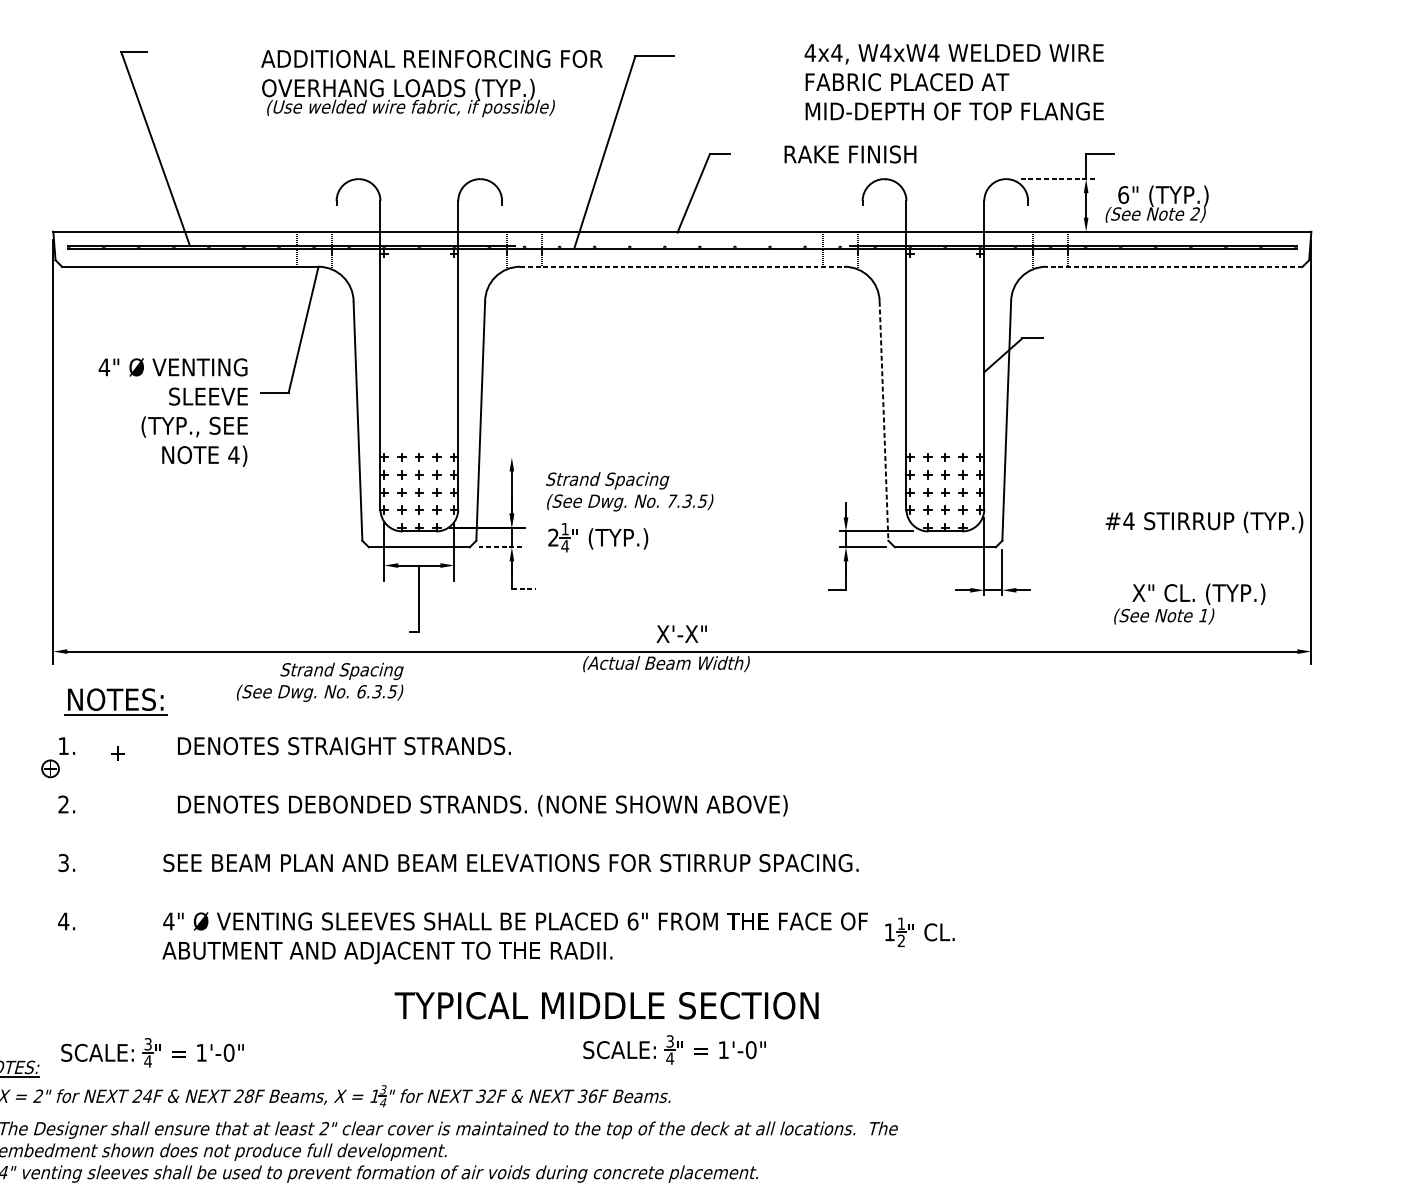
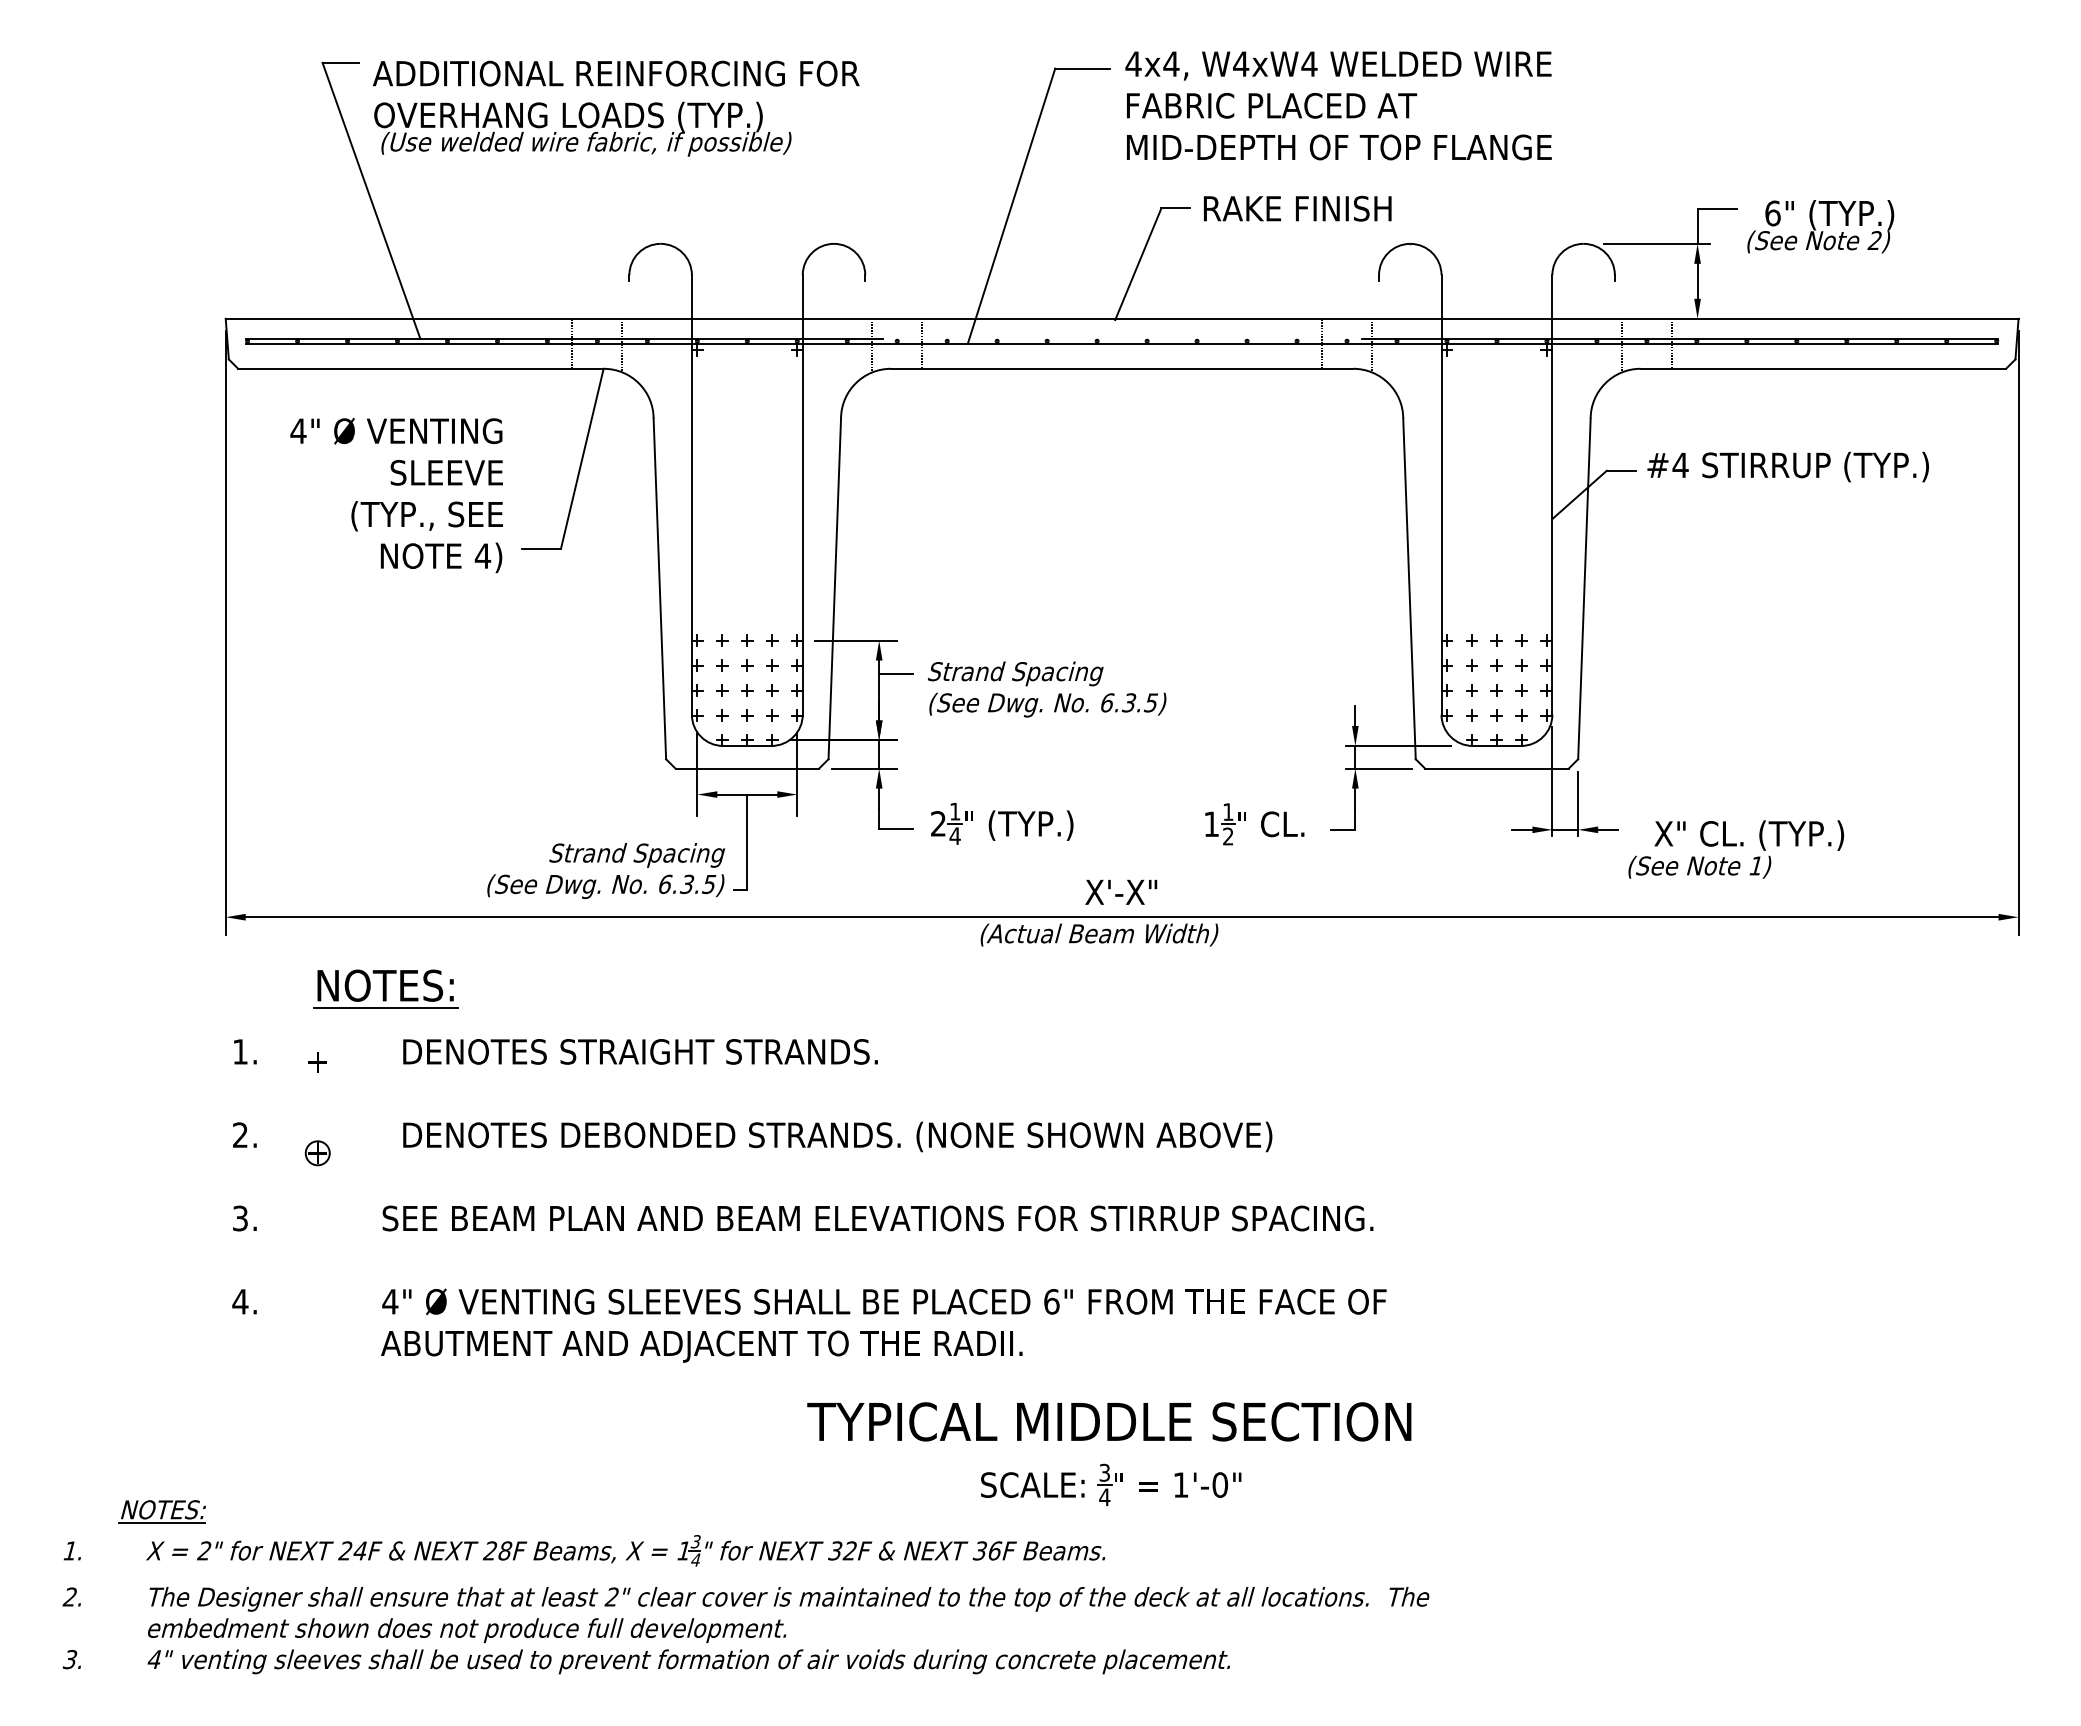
text: (954, 82) -> (1338, 105), moved
text: (432, 83) -> (616, 108), moved
text: (850, 154) -> (1297, 208), moved
line: (1058, 178) -> (1657, 243), dashed -> solid
text: (1156, 204) -> (1820, 226), moved
line: (682, 266) -> (1122, 368), dashed -> solid
line: (1174, 266) -> (1823, 368), dashed -> solid
text: (173, 412) -> (396, 495), moved
line: (884, 421) -> (1409, 589), dashed -> solid
line: (495, 457) -> (856, 640), added
line: (523, 481) -> (895, 674), added
text: (672, 500) -> (1108, 702), 7.3.5) -> 6.3.5)
text: (1203, 521) -> (1787, 466), moved
part: (598, 537) -> (1002, 823), moved
line: (501, 547) -> (864, 768), dashed -> solid
line: (524, 589) -> (896, 828), dashed -> solid
text: (1189, 604) -> (1736, 849), moved
text: (319, 681) -> (605, 870), moved
part: (115, 701) -> (385, 988), moved
part: (50, 768) -> (317, 1153), moved
part: (924, 932) -> (1261, 824), moved
text: (606, 1005) -> (1109, 1421), moved
part: (152, 1052) -> (367, 1488), removed

